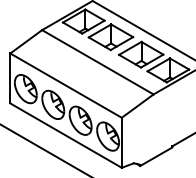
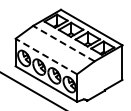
line: (97, 62) -> (63, 43), solid -> dashed
line: (64, 85) -> (45, 56), solid -> dashed

